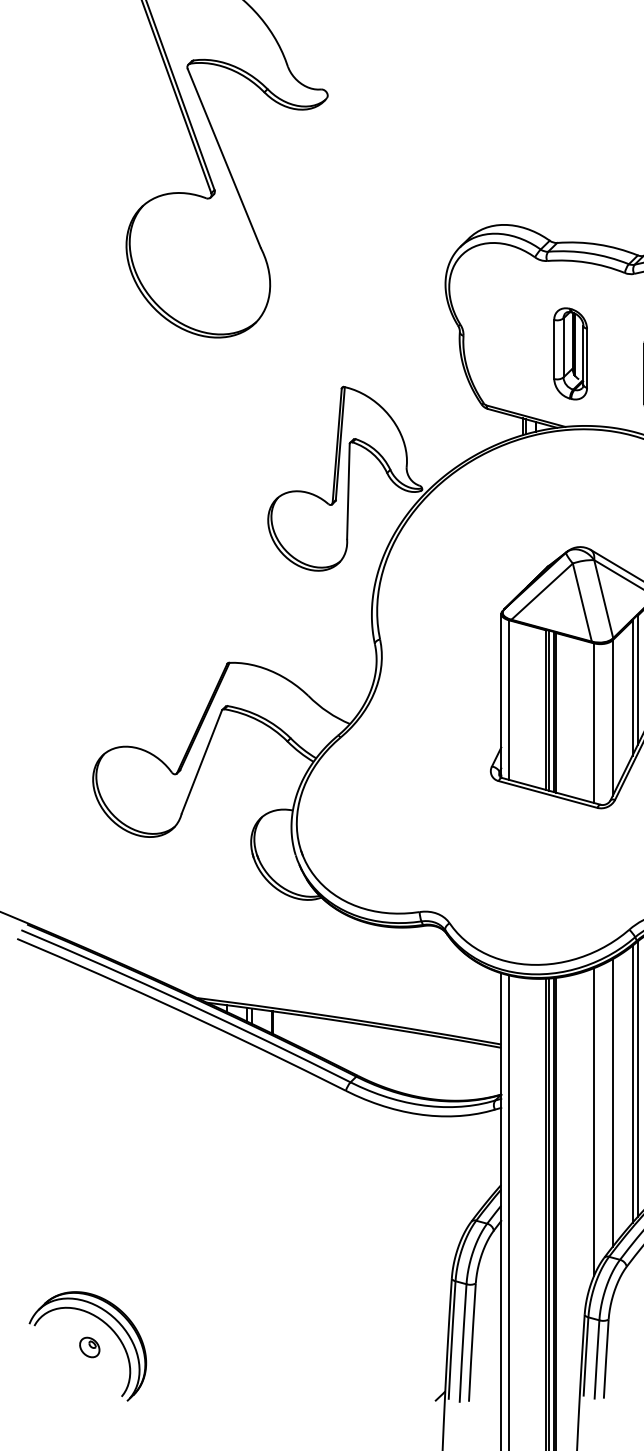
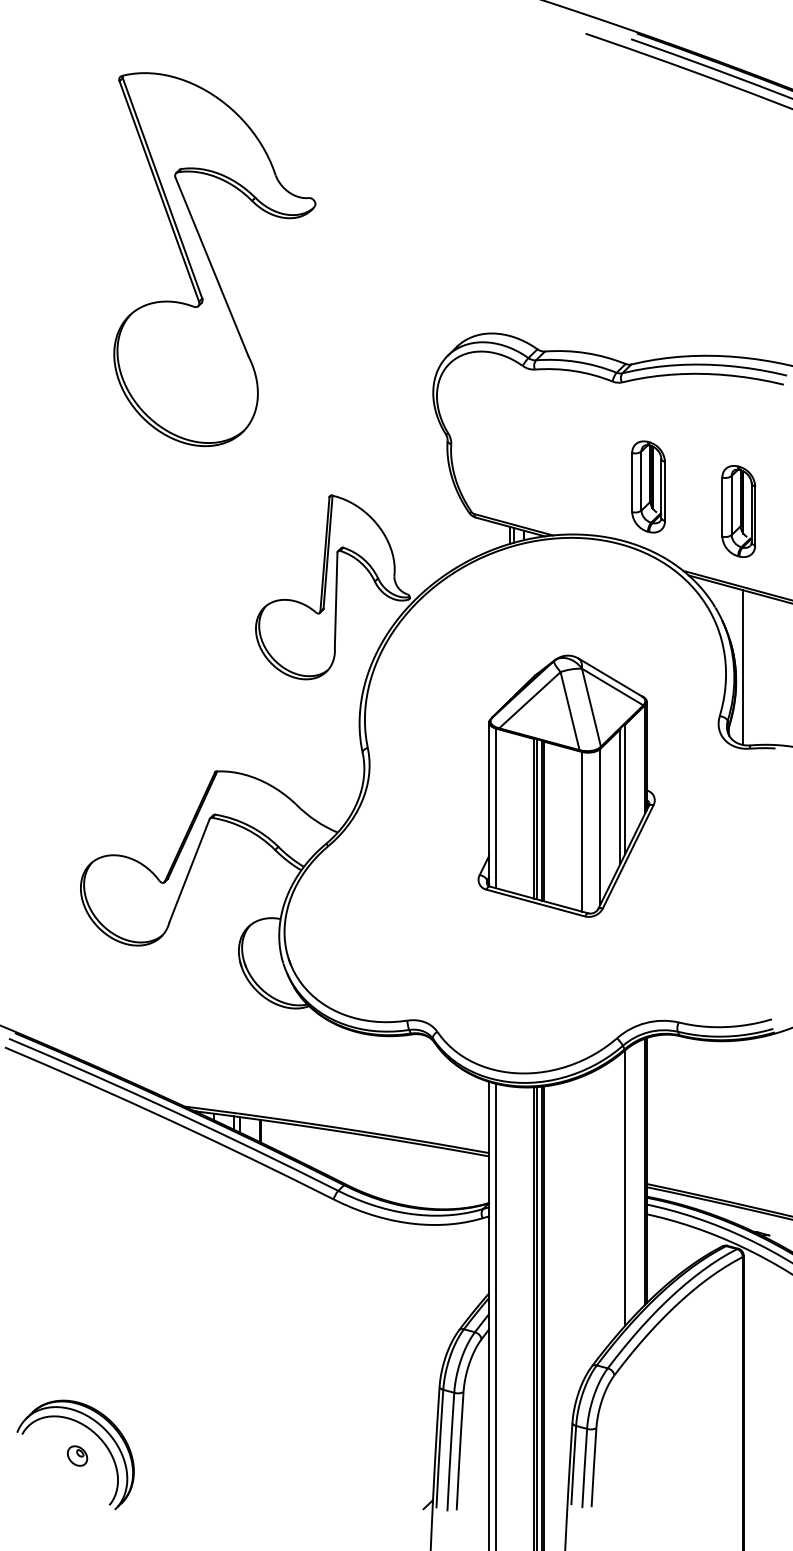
part: (570, 353) -> (558, 462), removed
line: (632, 1083) -> (620, 1192), removed
line: (612, 1102) -> (600, 1211), removed
line: (593, 1121) -> (581, 1230), removed

